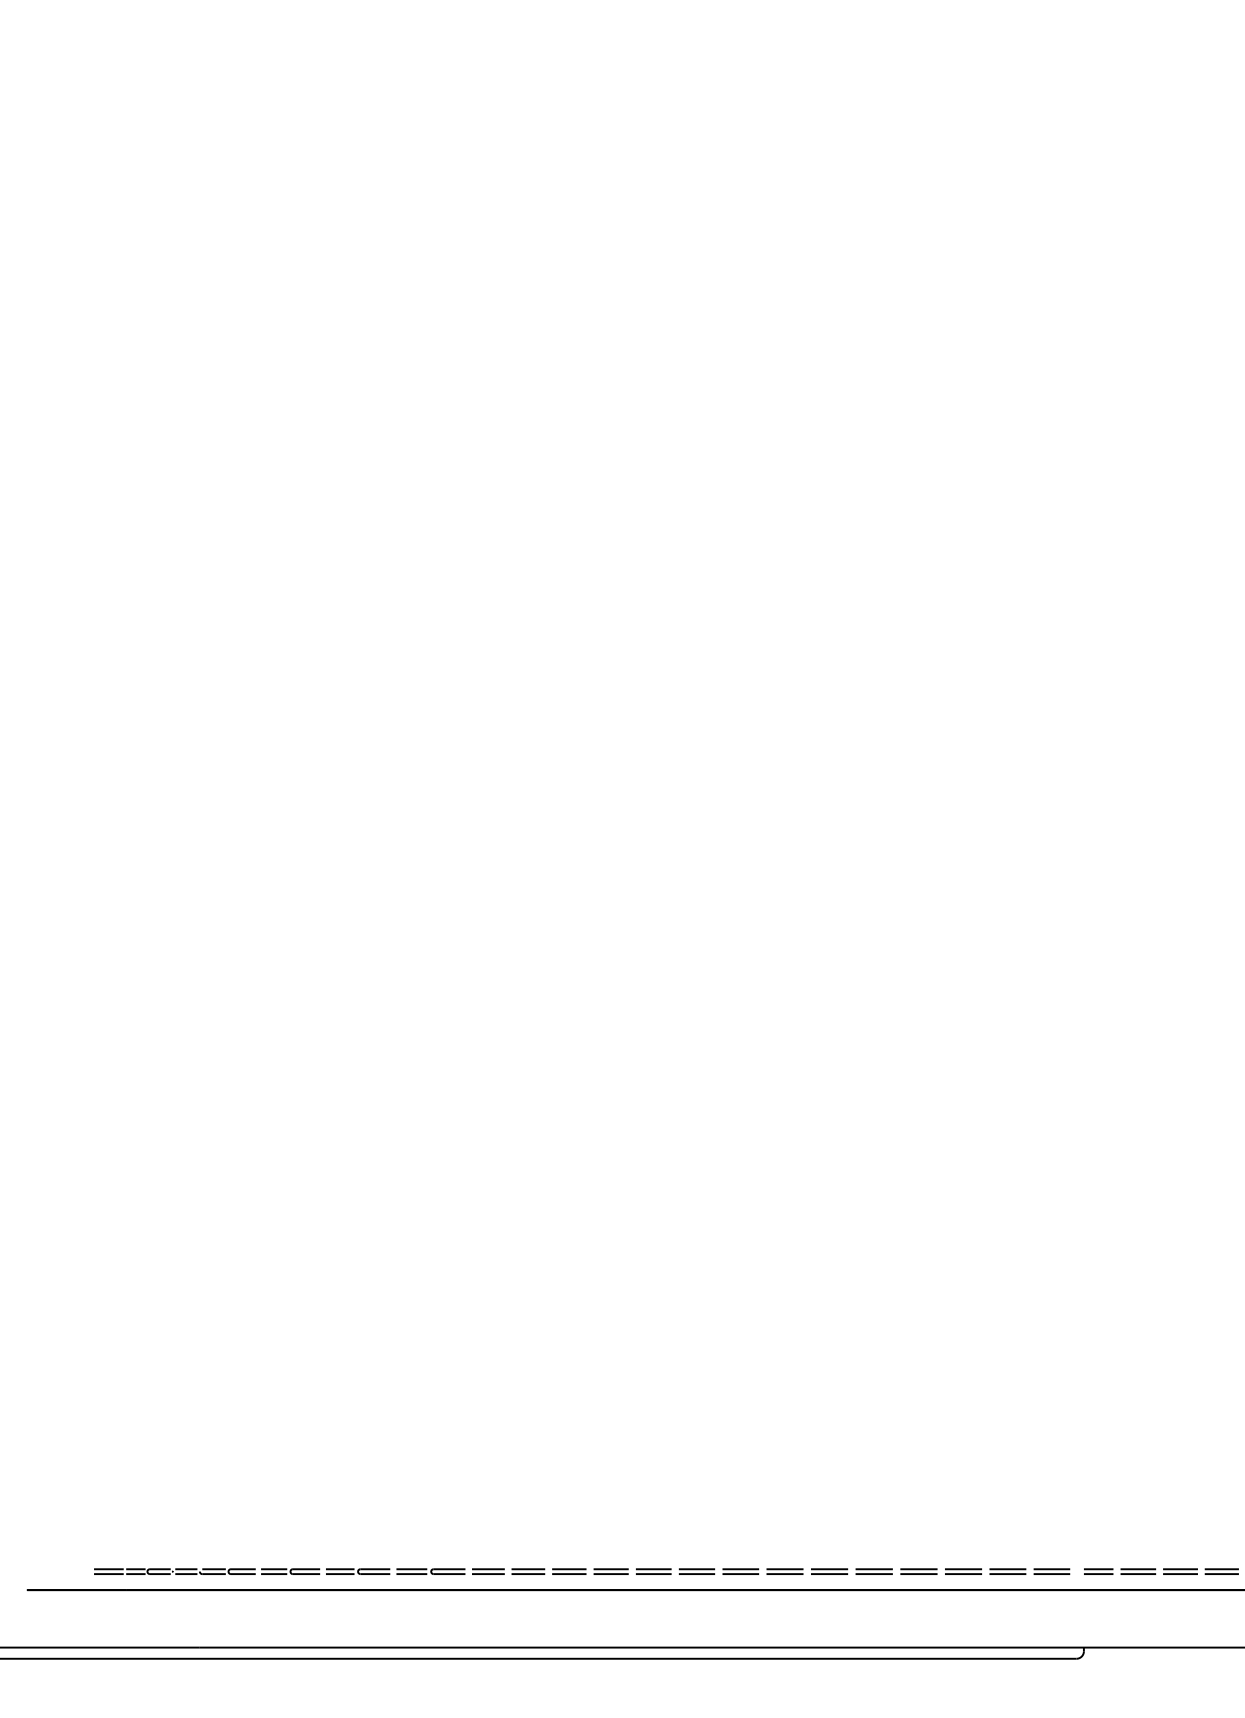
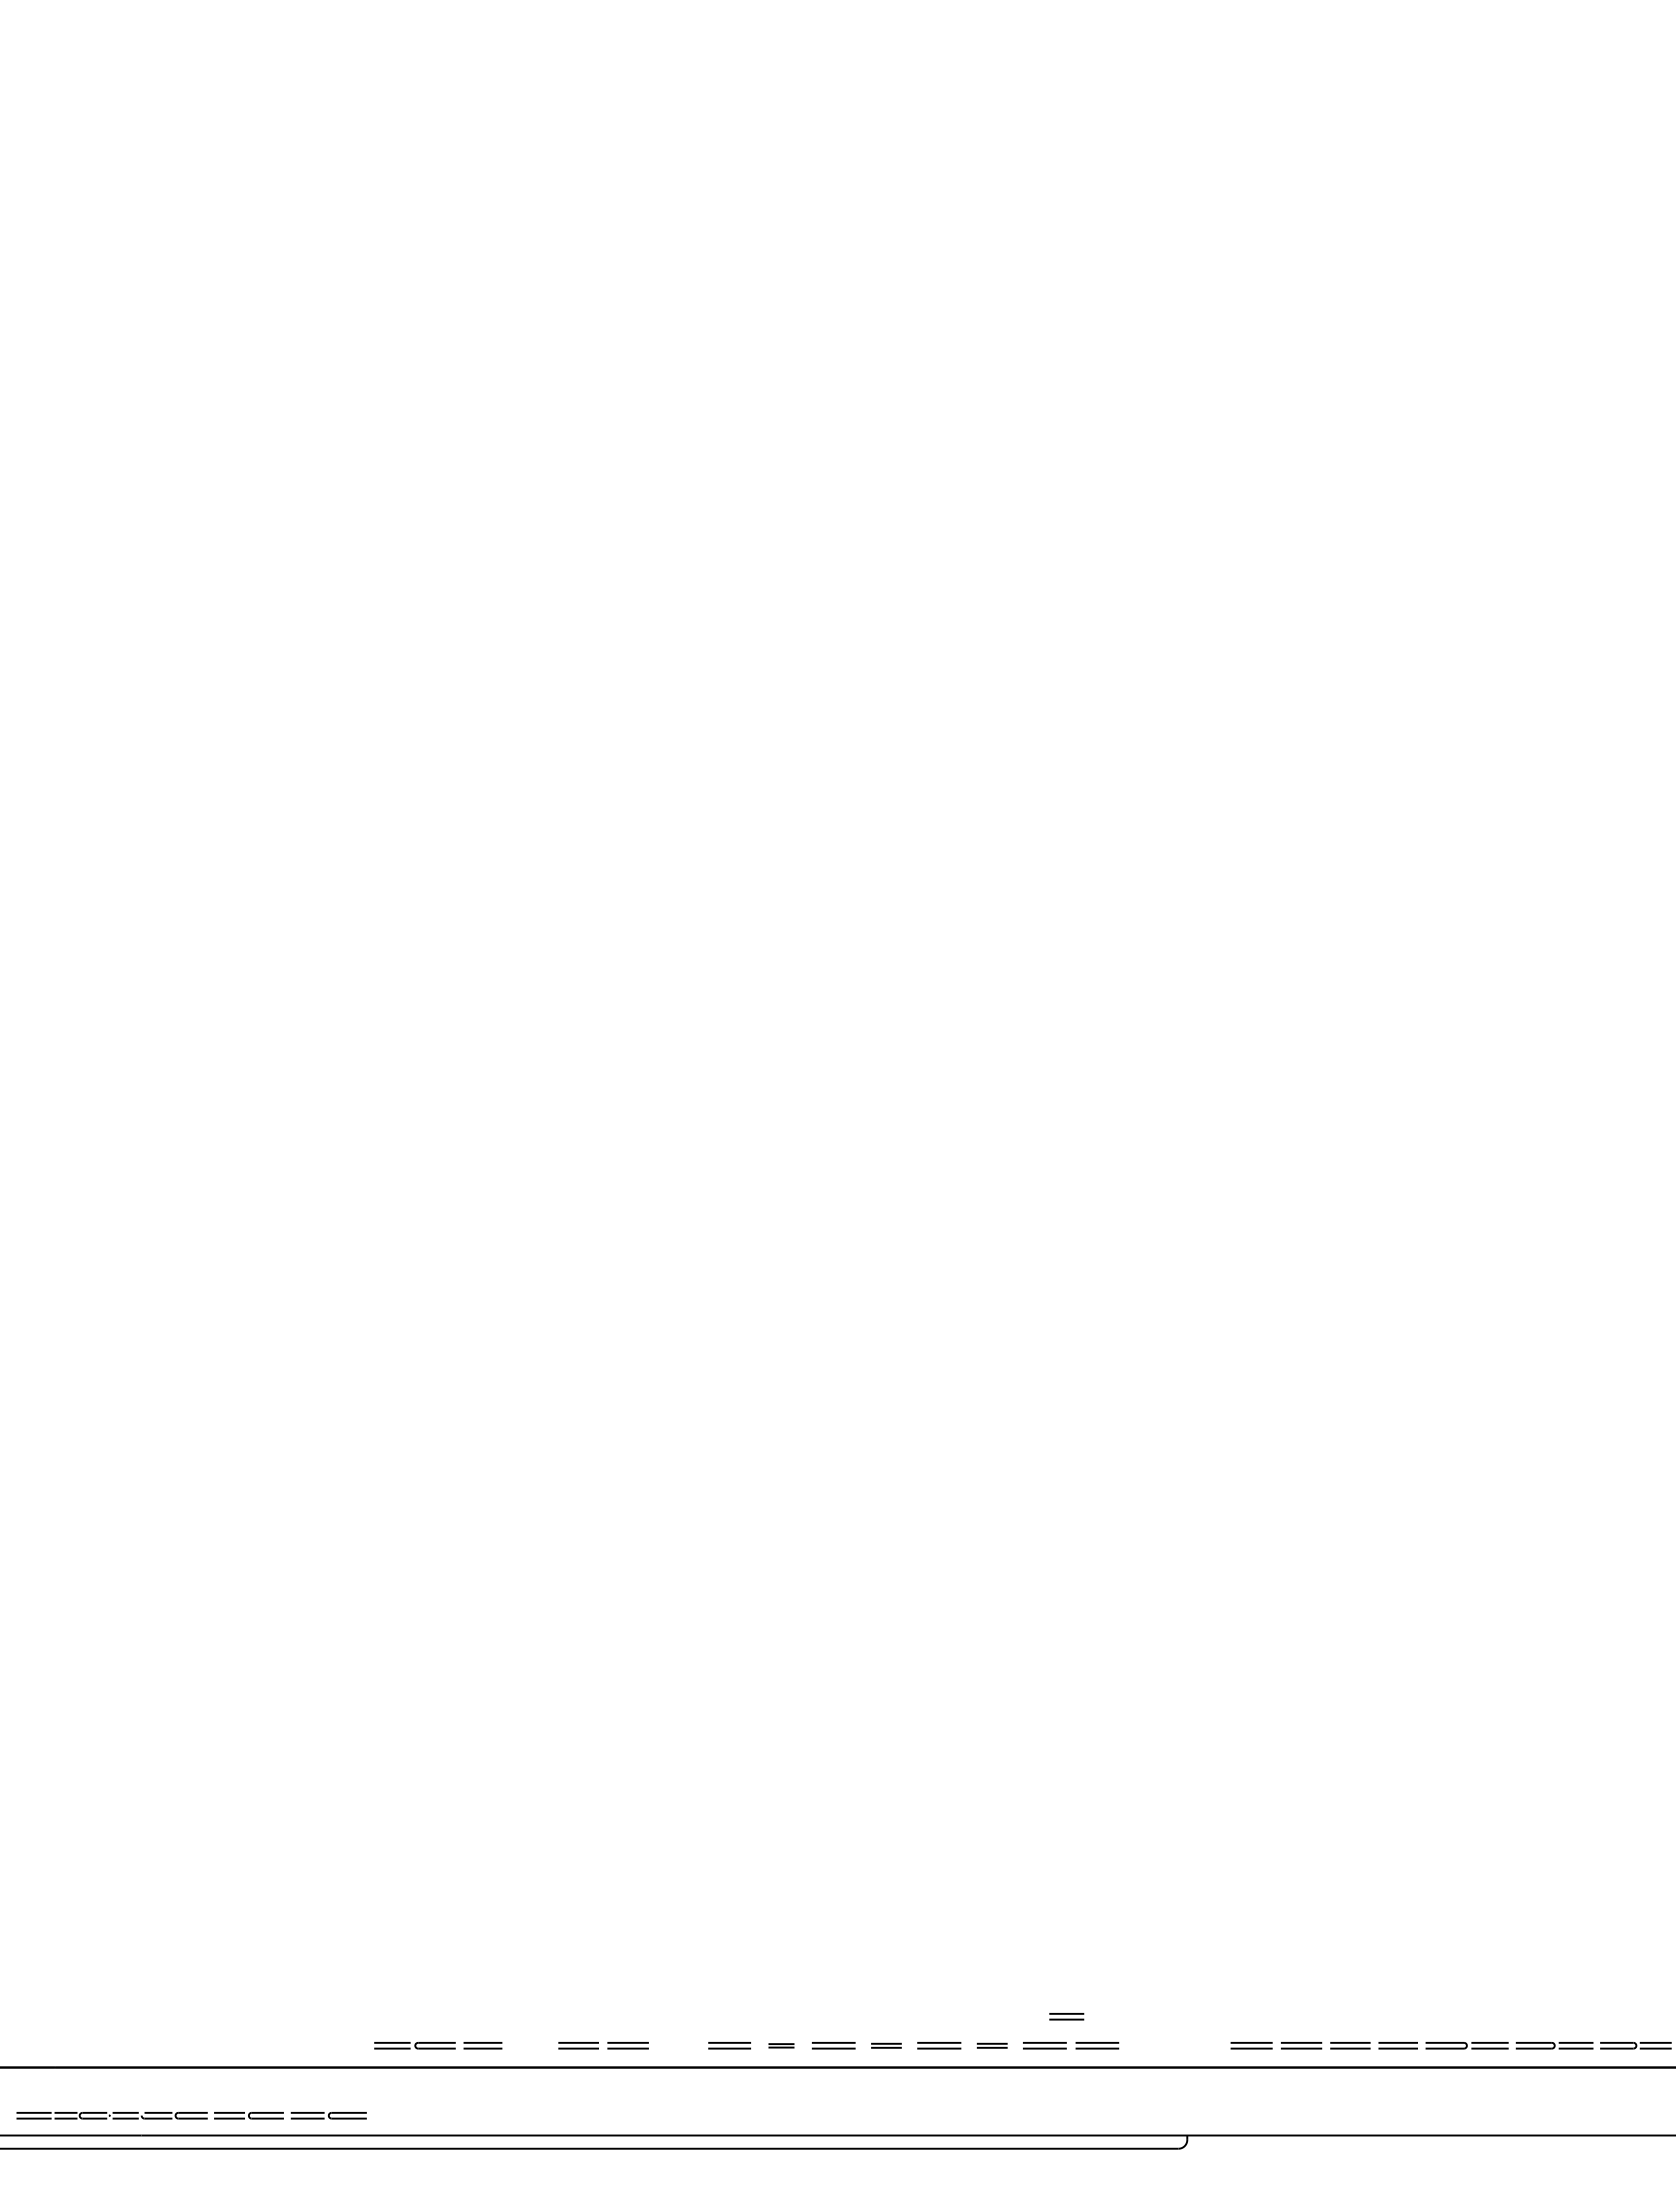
part: (241, 1571) -> (191, 2115), moved
part: (527, 1571) -> (529, 2045), removed
part: (653, 1571) -> (678, 2045), removed
part: (740, 1571) -> (781, 2045), size x0.6
part: (829, 1571) -> (886, 2045), size x0.7
part: (919, 1571) -> (992, 2045), size x0.7
part: (1051, 1571) -> (1148, 2045), removed
part: (1098, 1571) -> (1066, 2016), moved

